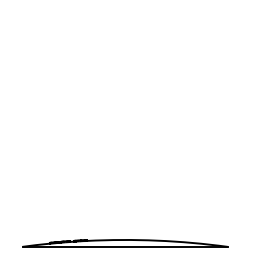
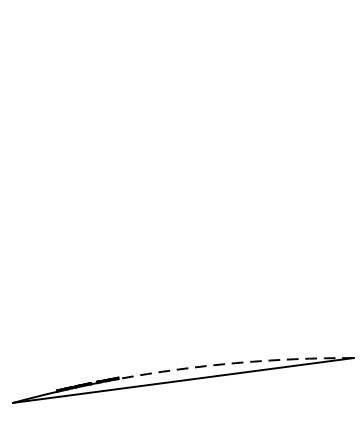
arc: (157, 240) -> (235, 362), solid -> dashed

